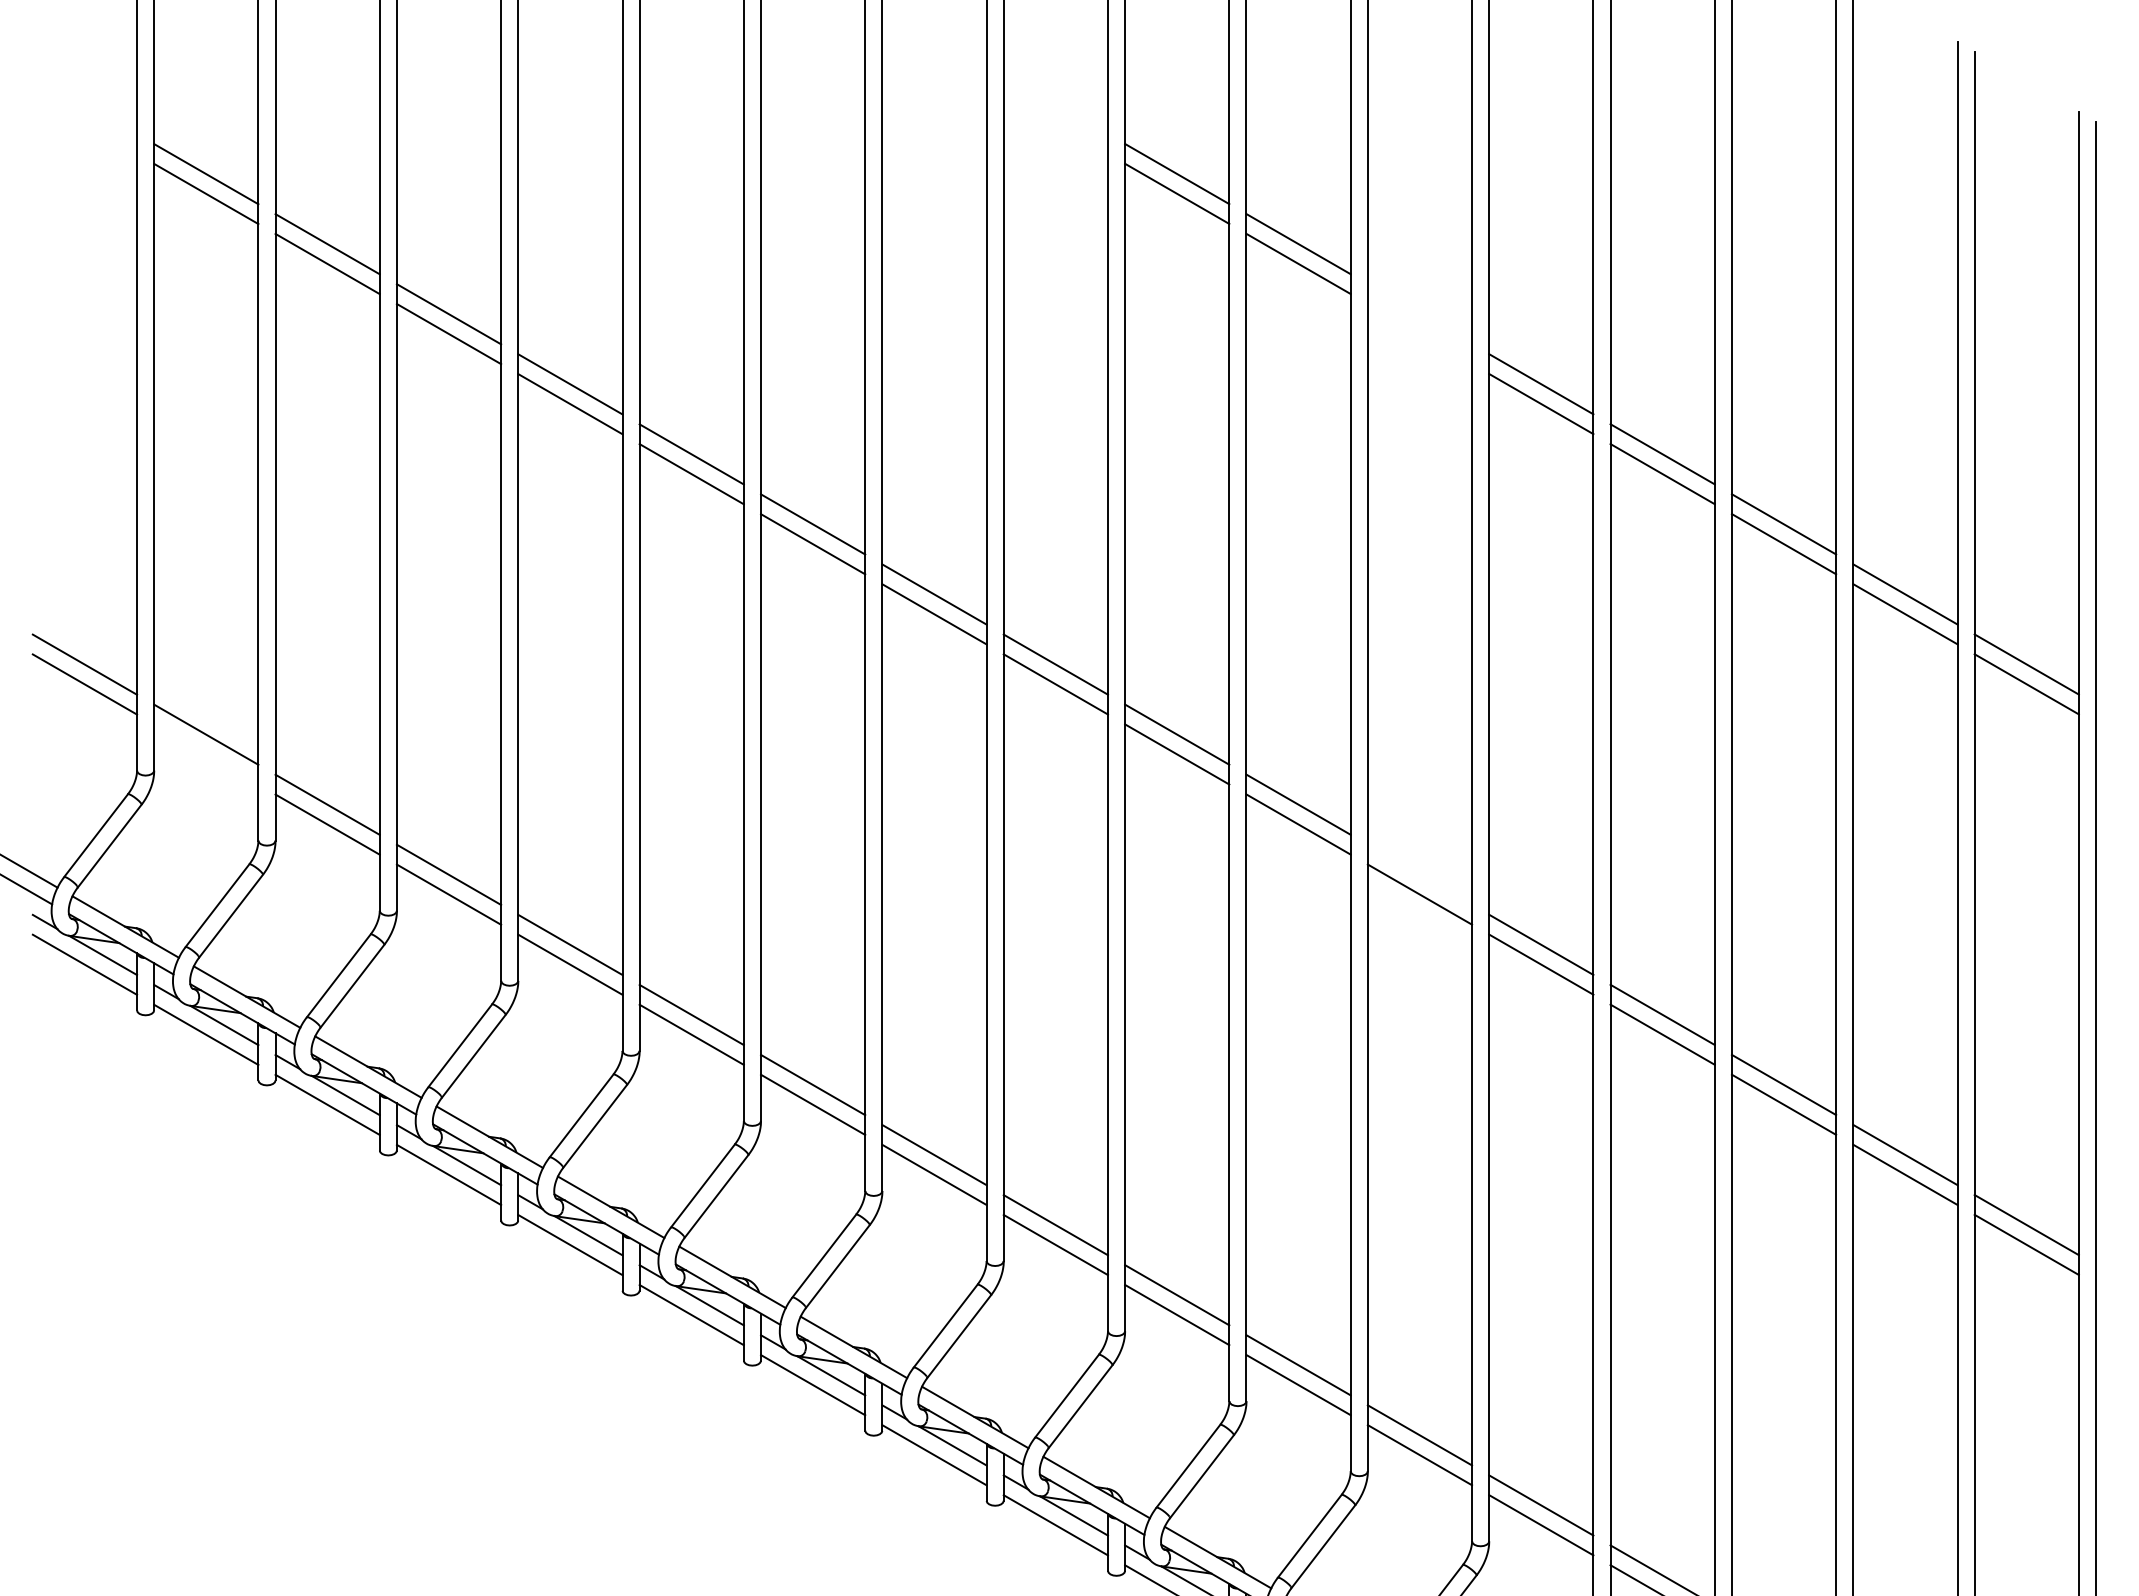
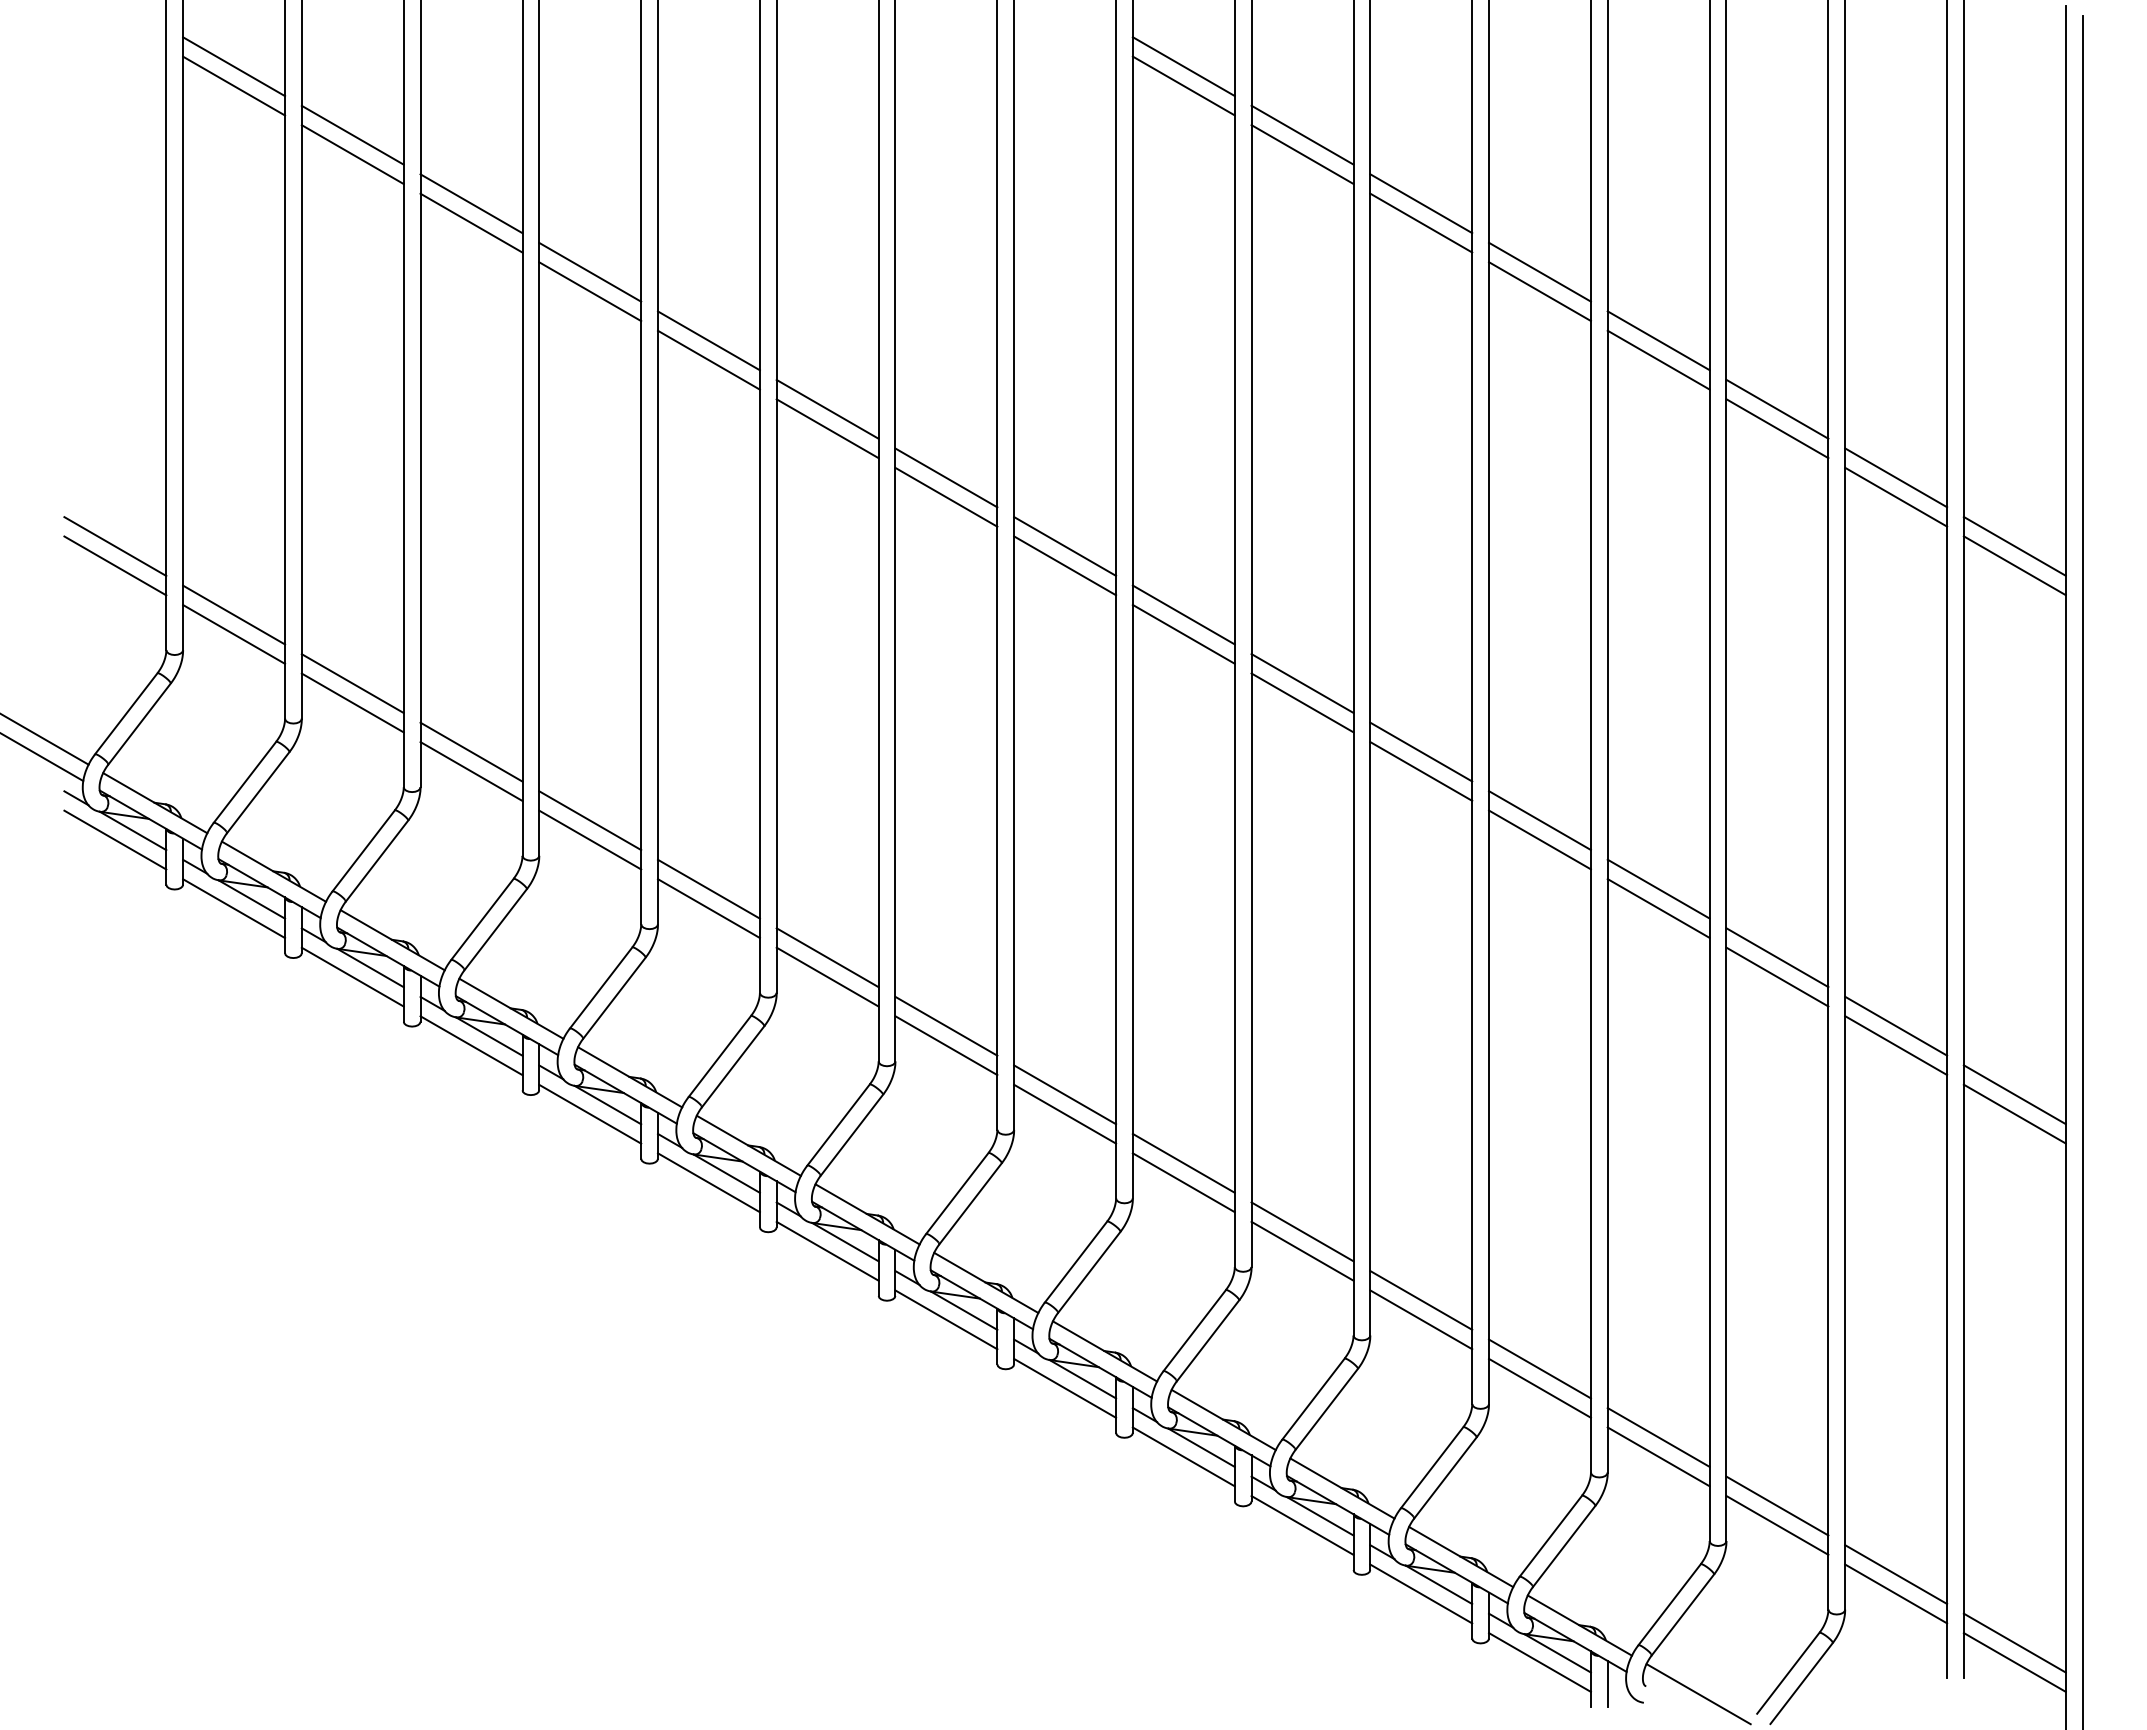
line: (1420, 313) -> (1421, 203), added
line: (1420, 333) -> (1421, 222), added
line: (206, 754) -> (234, 634), added
line: (1420, 874) -> (1421, 751), added

